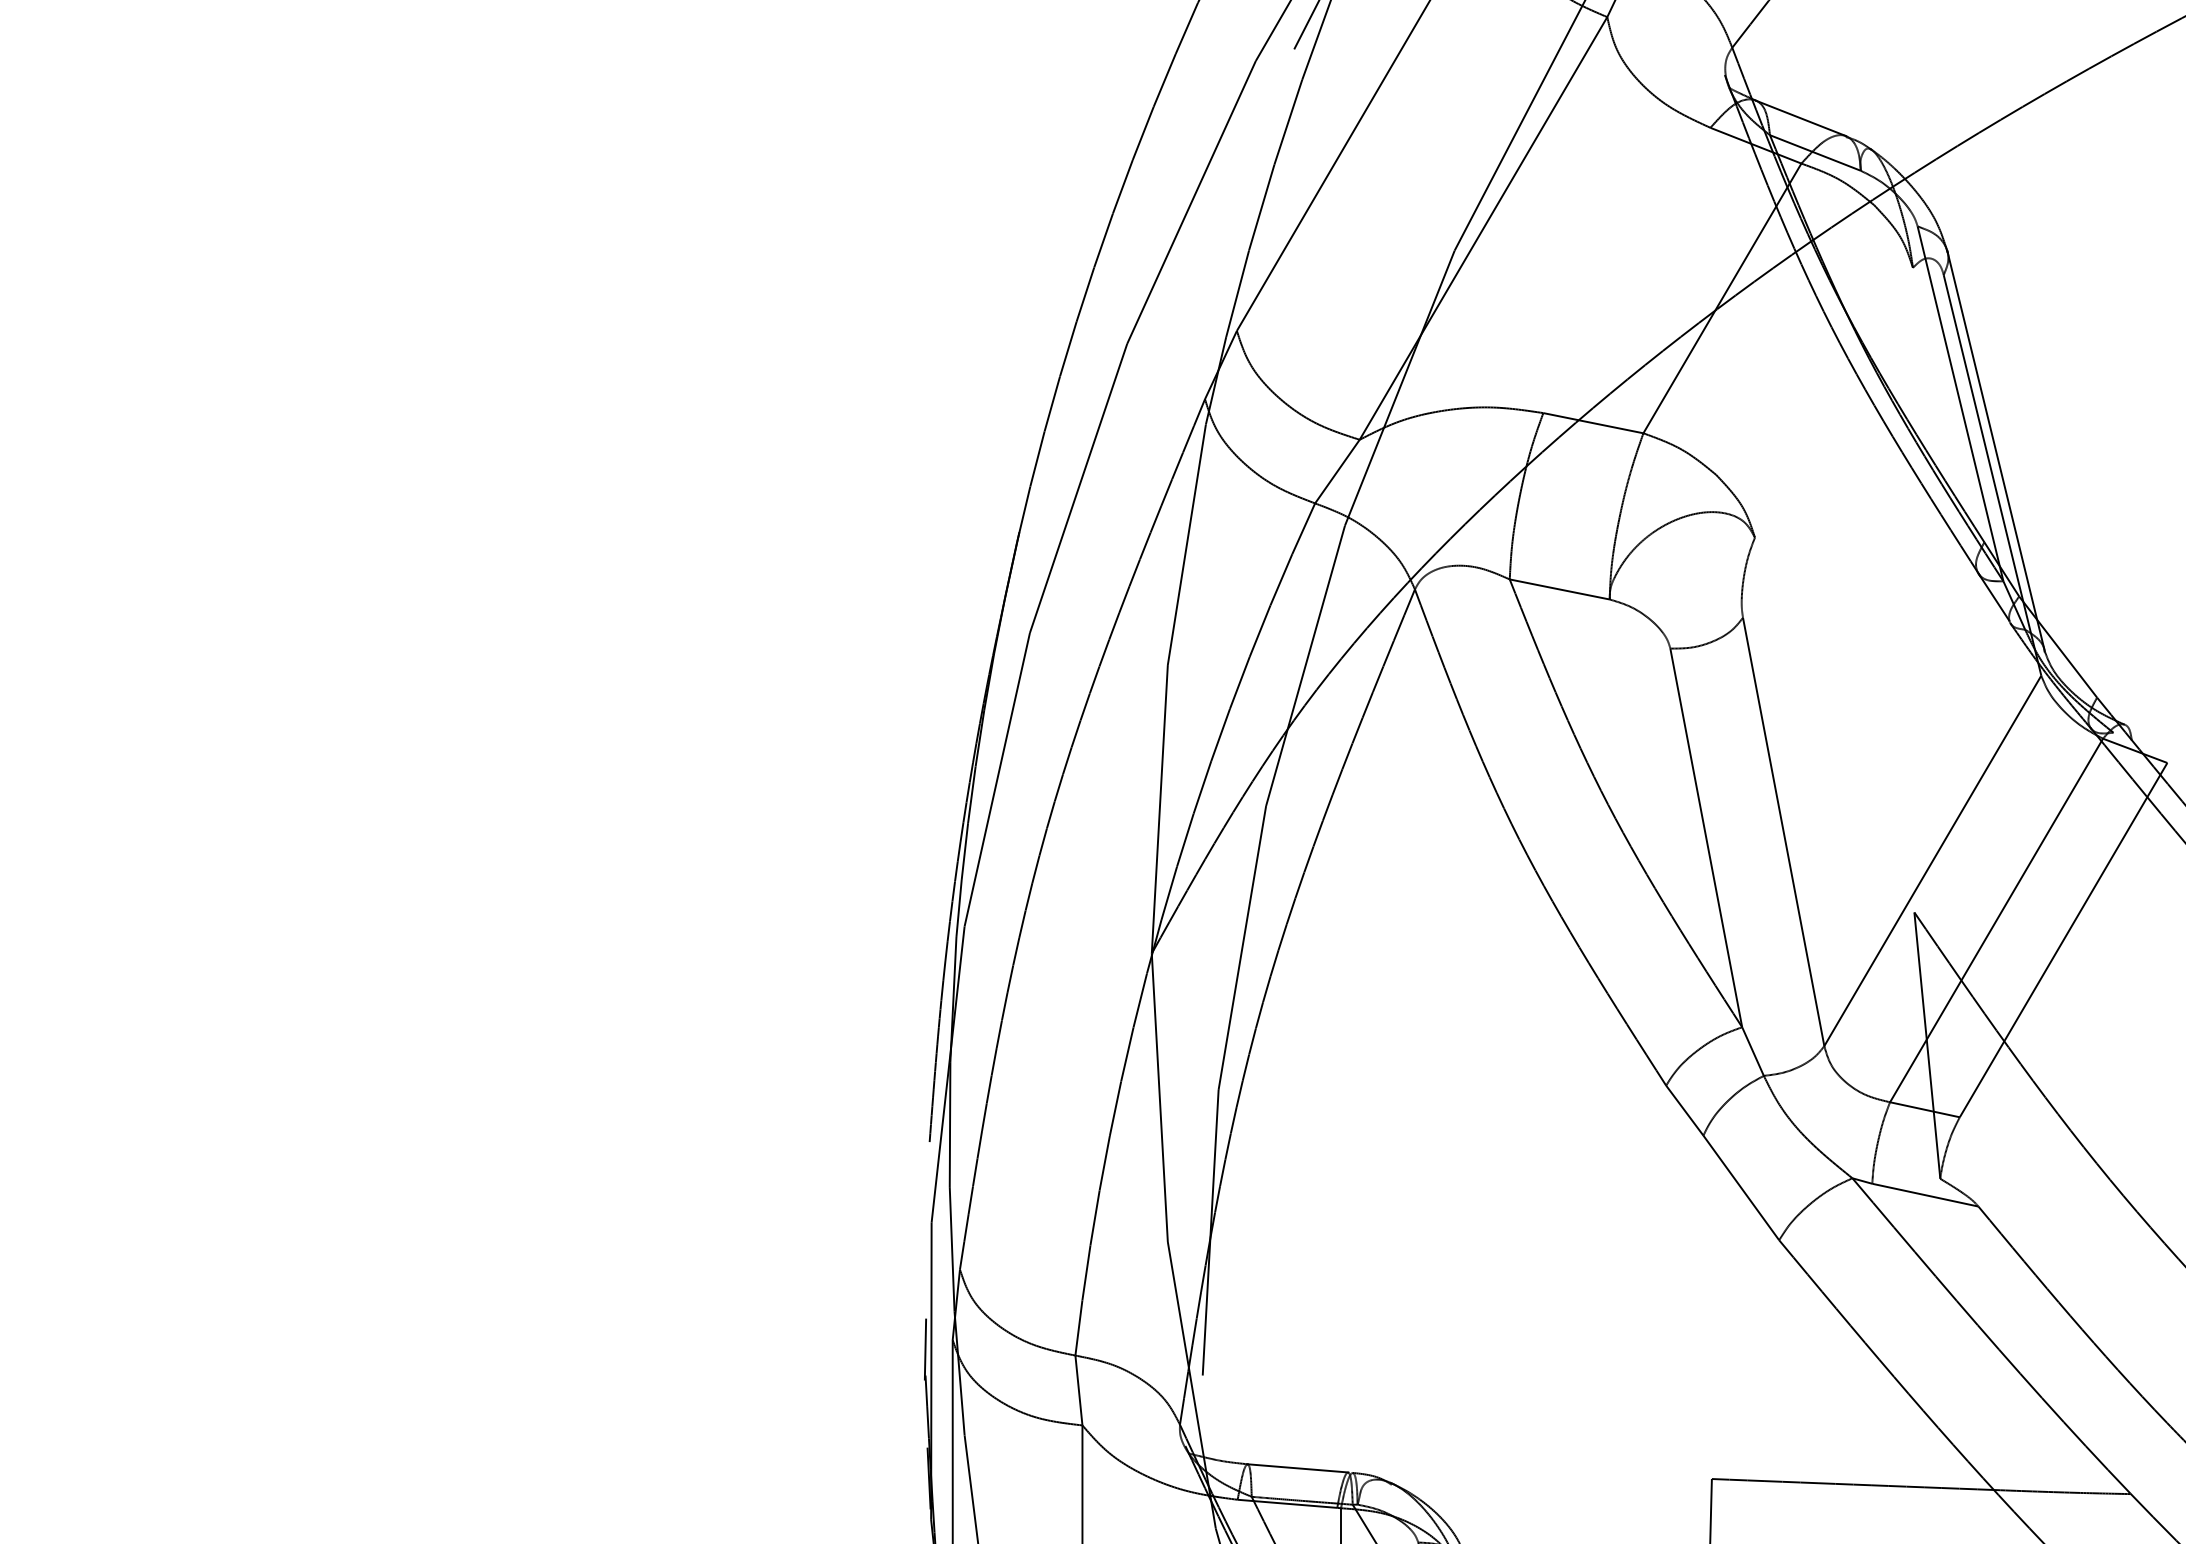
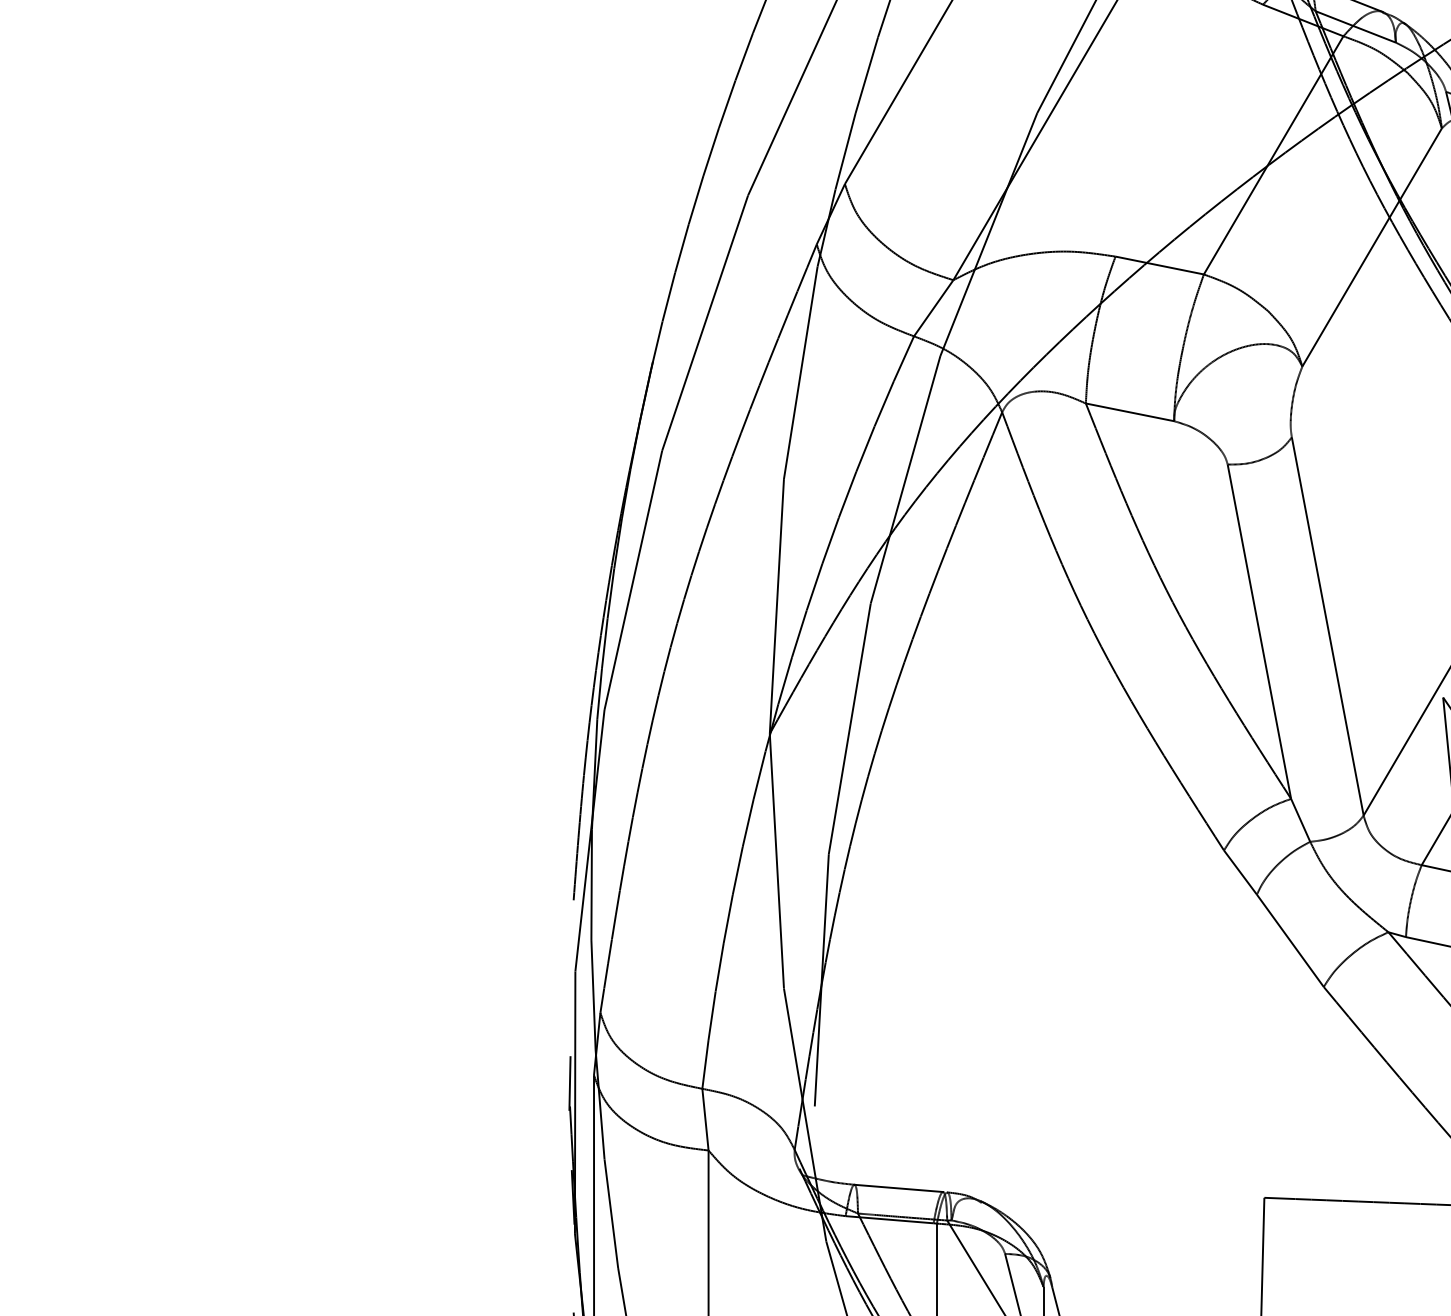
line: (1833, 402) -> (1371, 247), added

